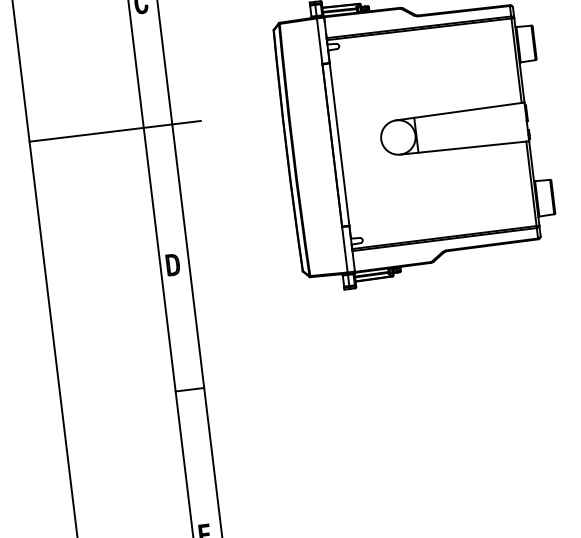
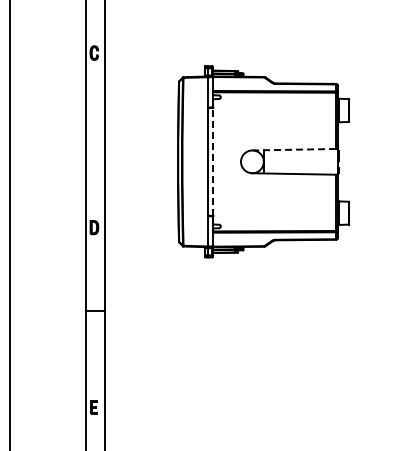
line: (459, 111) -> (294, 149), solid -> dashed
line: (115, 131) -> (67, 135), removed
line: (339, 144) -> (213, 161), solid -> dashed

